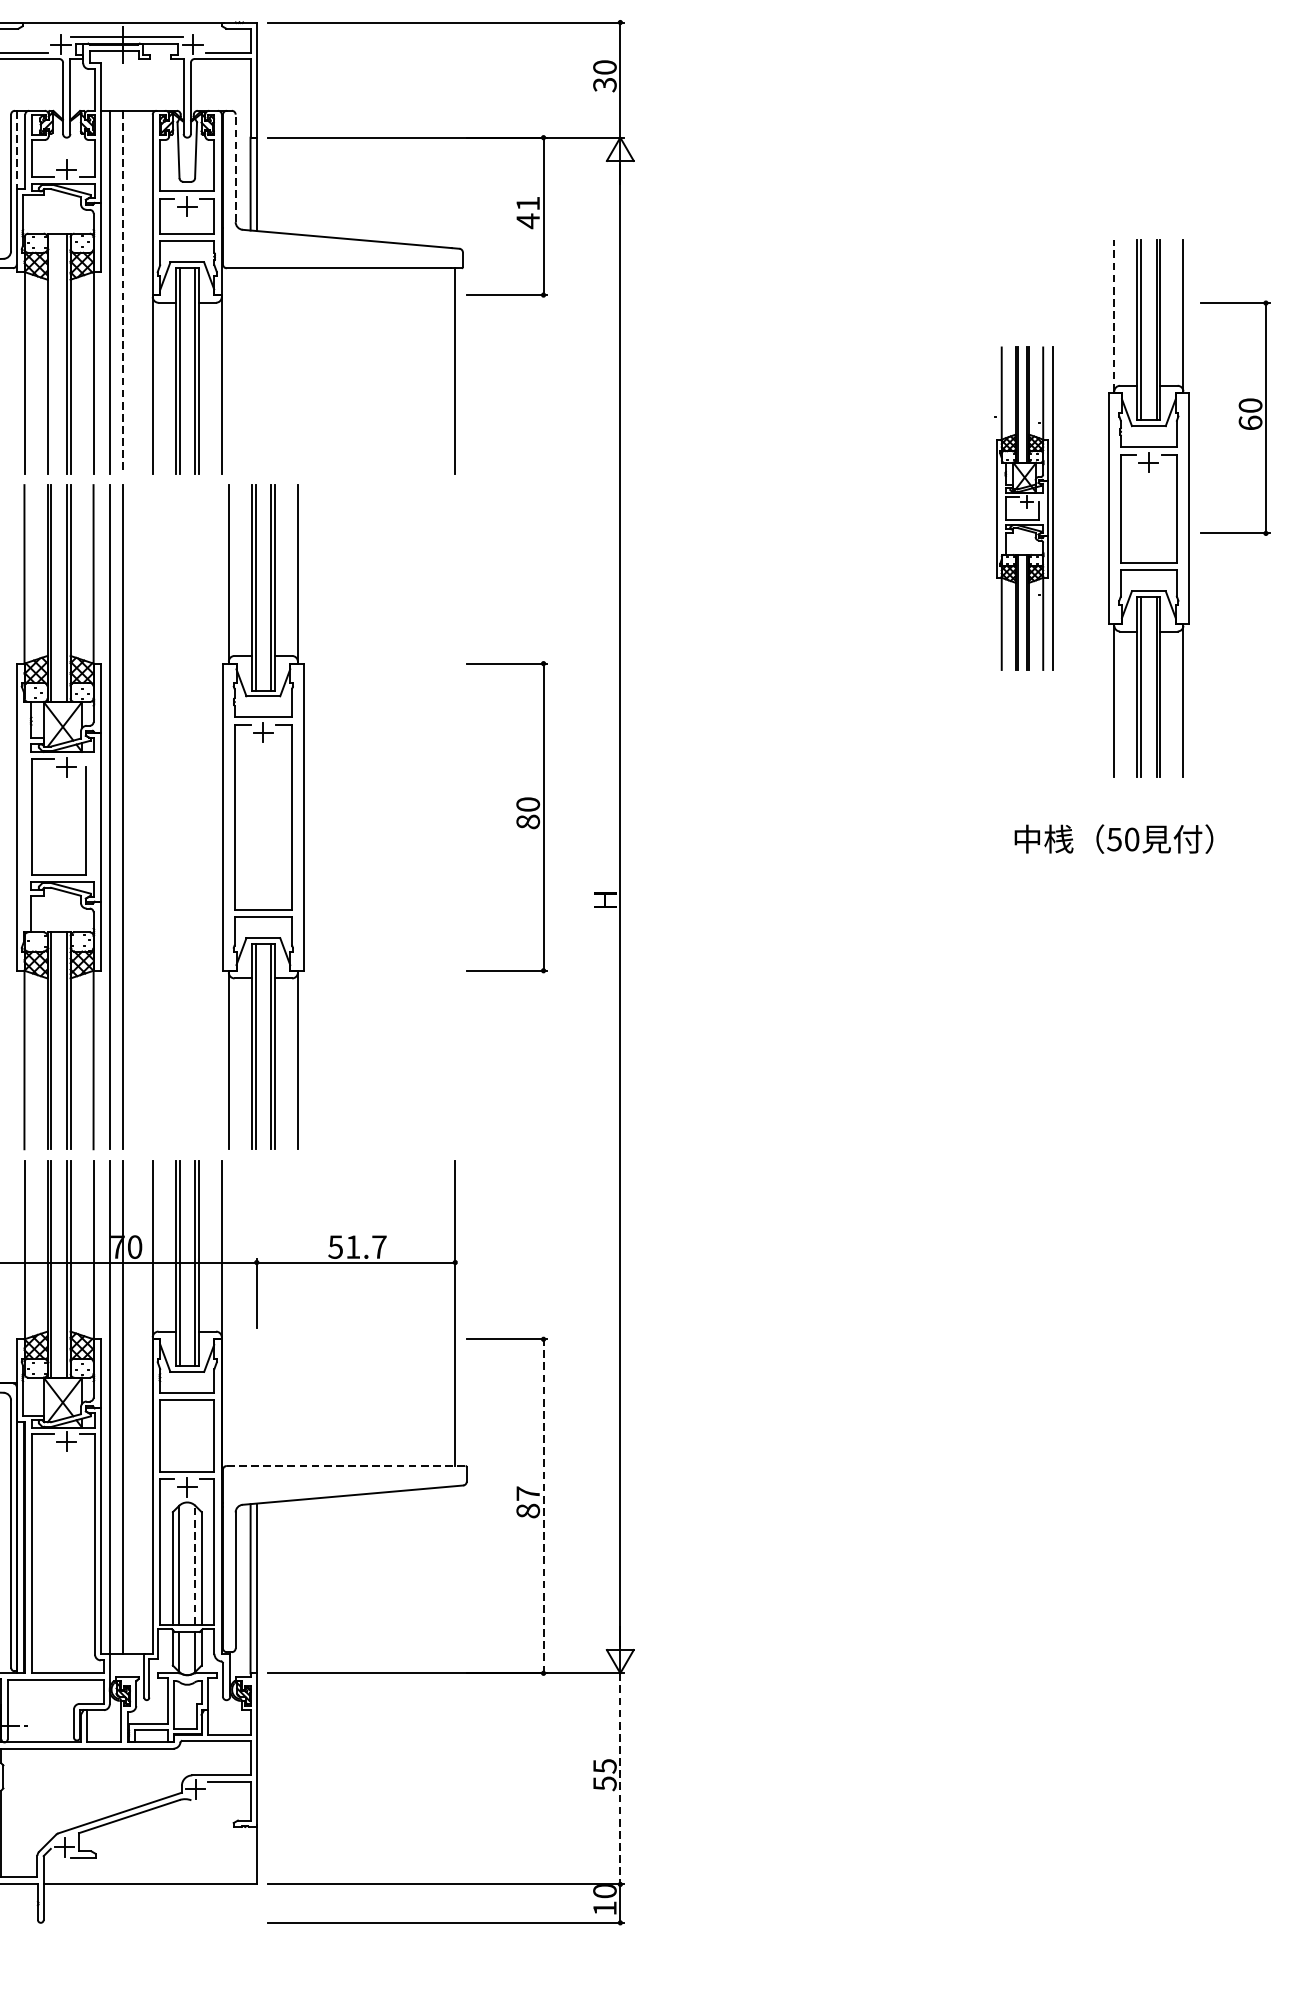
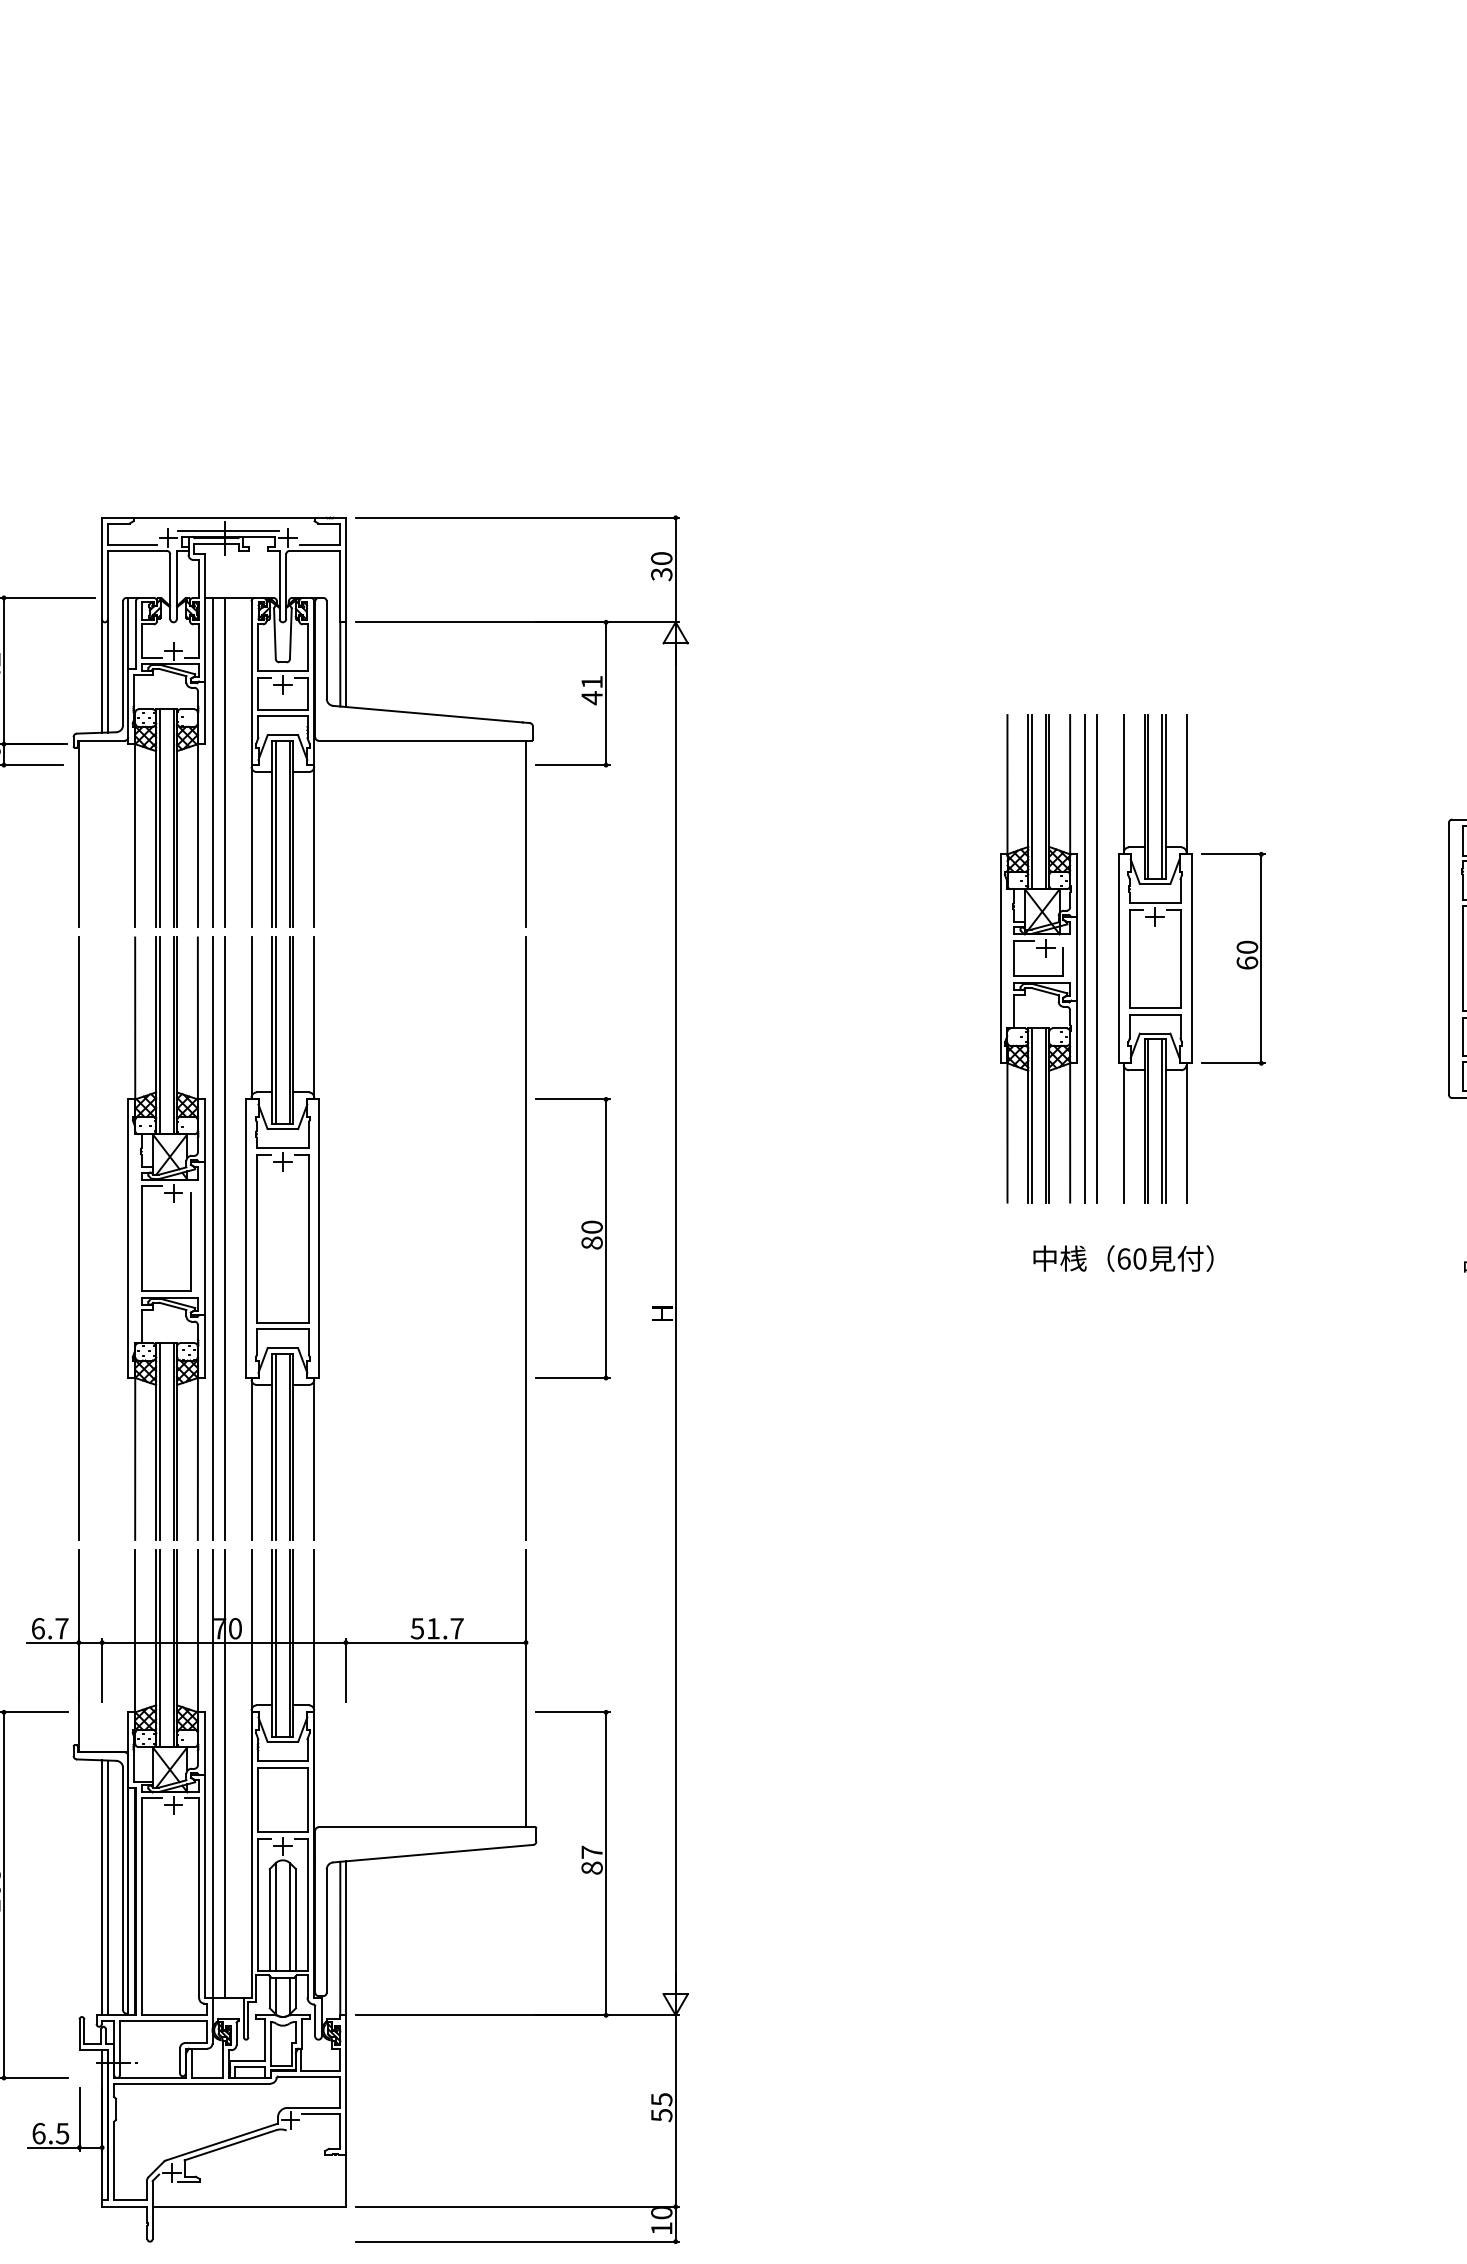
line: (17, 150) -> (128, 633), dashed -> solid
line: (235, 168) -> (326, 650), dashed -> solid
line: (122, 292) -> (224, 762), dashed -> solid
line: (1113, 315) -> (1123, 783), dashed -> solid
line: (51, 353) -> (159, 818), added
part: (1235, 417) -> (1233, 958), moved
part: (1024, 508) -> (1042, 958), size x1.67
line: (1084, 508) -> (1096, 958), added
part: (262, 816) -> (282, 1238), moved
line: (454, 816) -> (525, 1238), added
text: (1113, 839) -> (1123, 1258), 50 -> 60
line: (346, 1466) -> (427, 1827), dashed -> solid
line: (544, 1505) -> (606, 1863), dashed -> solid
line: (195, 1565) -> (290, 1917), dashed -> solid
line: (620, 1779) -> (675, 2111), dashed -> solid

